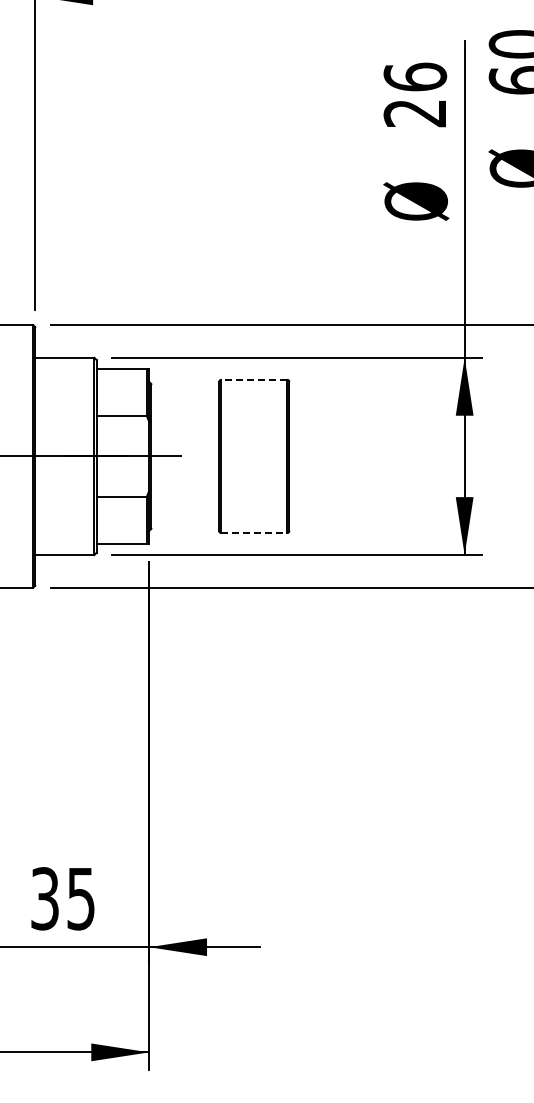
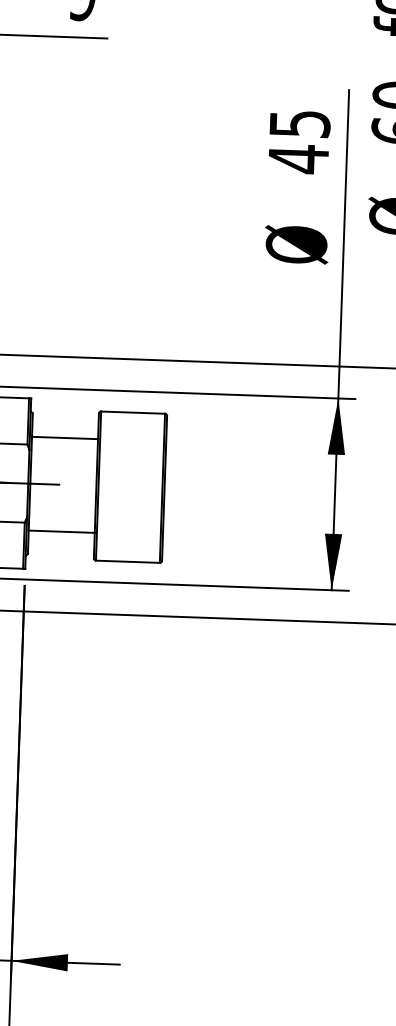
text: (415, 95) -> (299, 141), 26 -> 45
line: (254, 379) -> (133, 412), dashed -> solid
line: (185, 408) -> (65, 438), added
line: (185, 504) -> (61, 531), added
line: (254, 533) -> (128, 562), dashed -> solid

